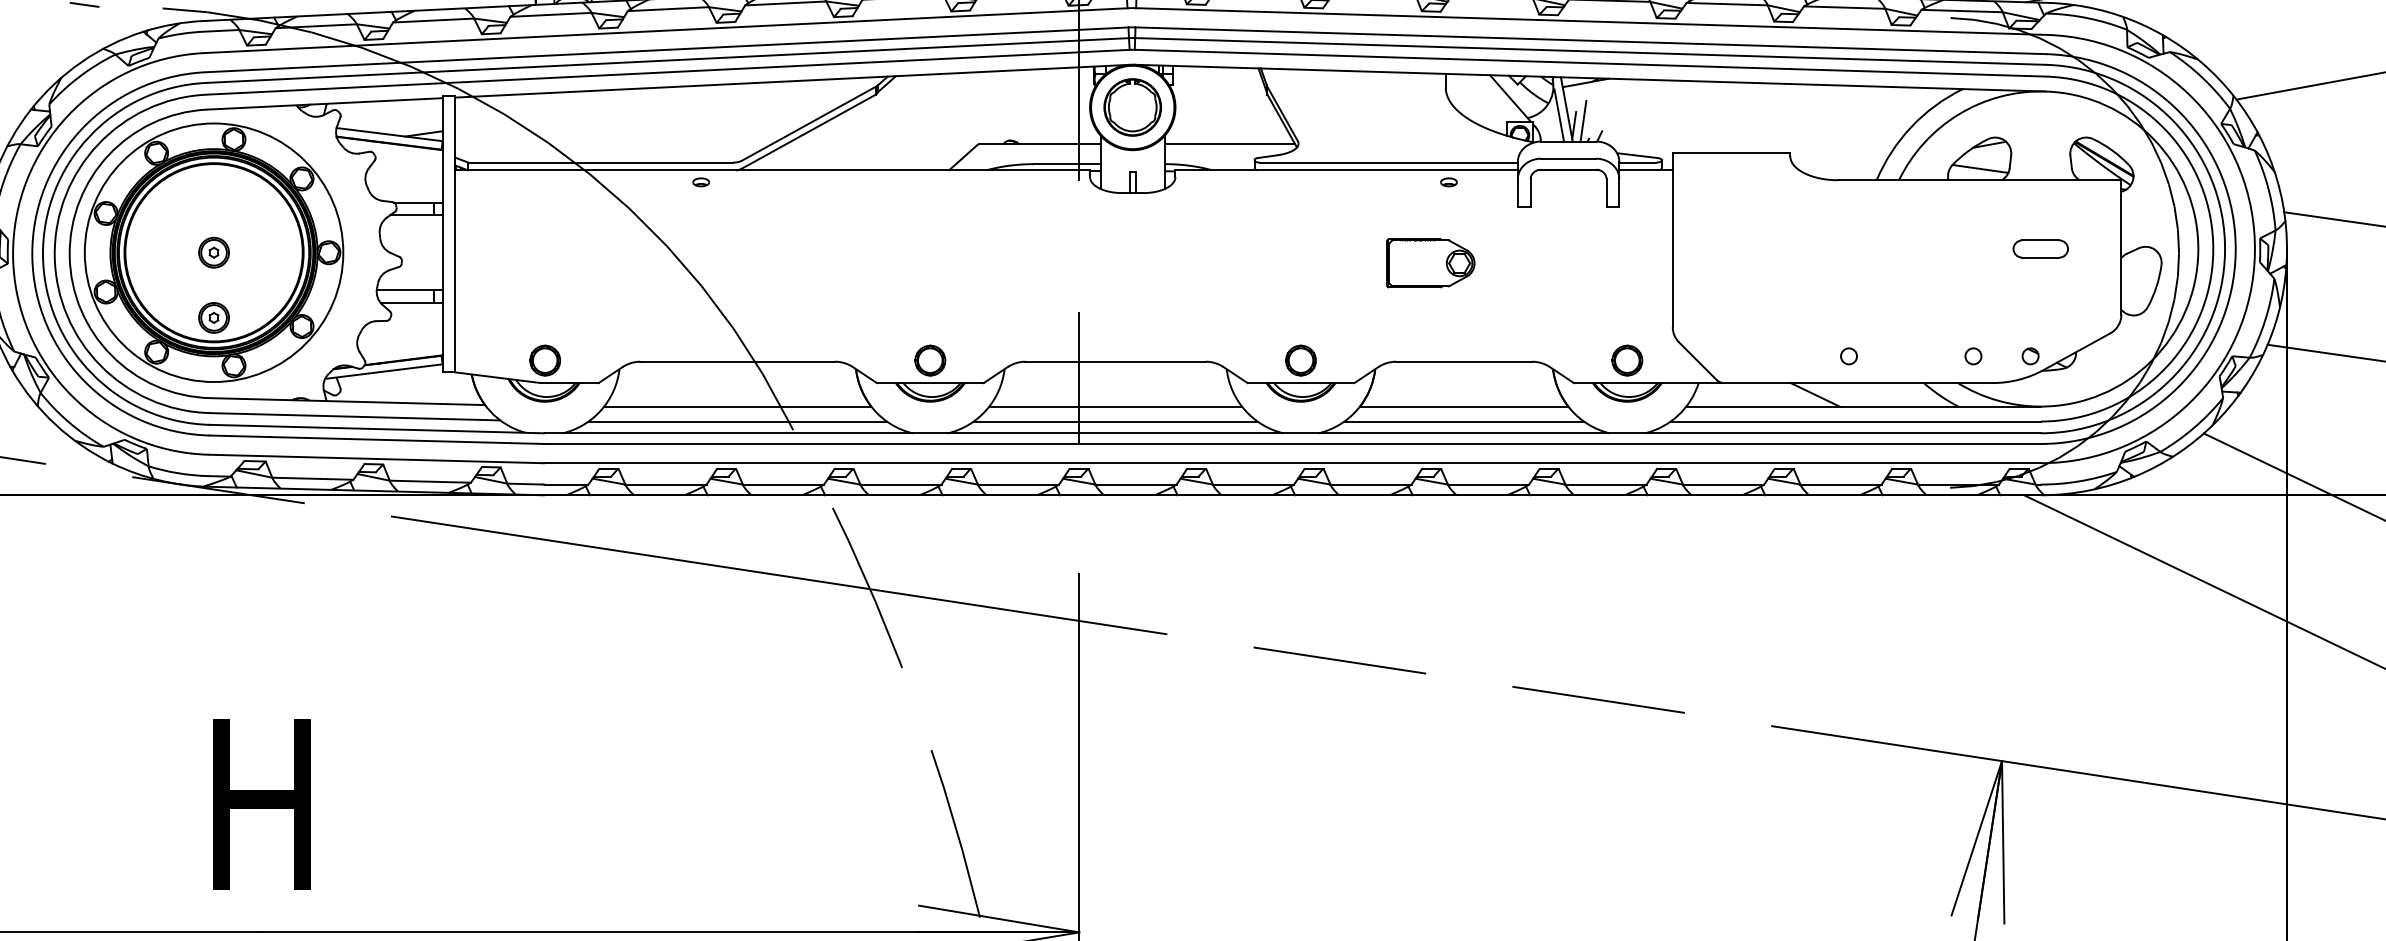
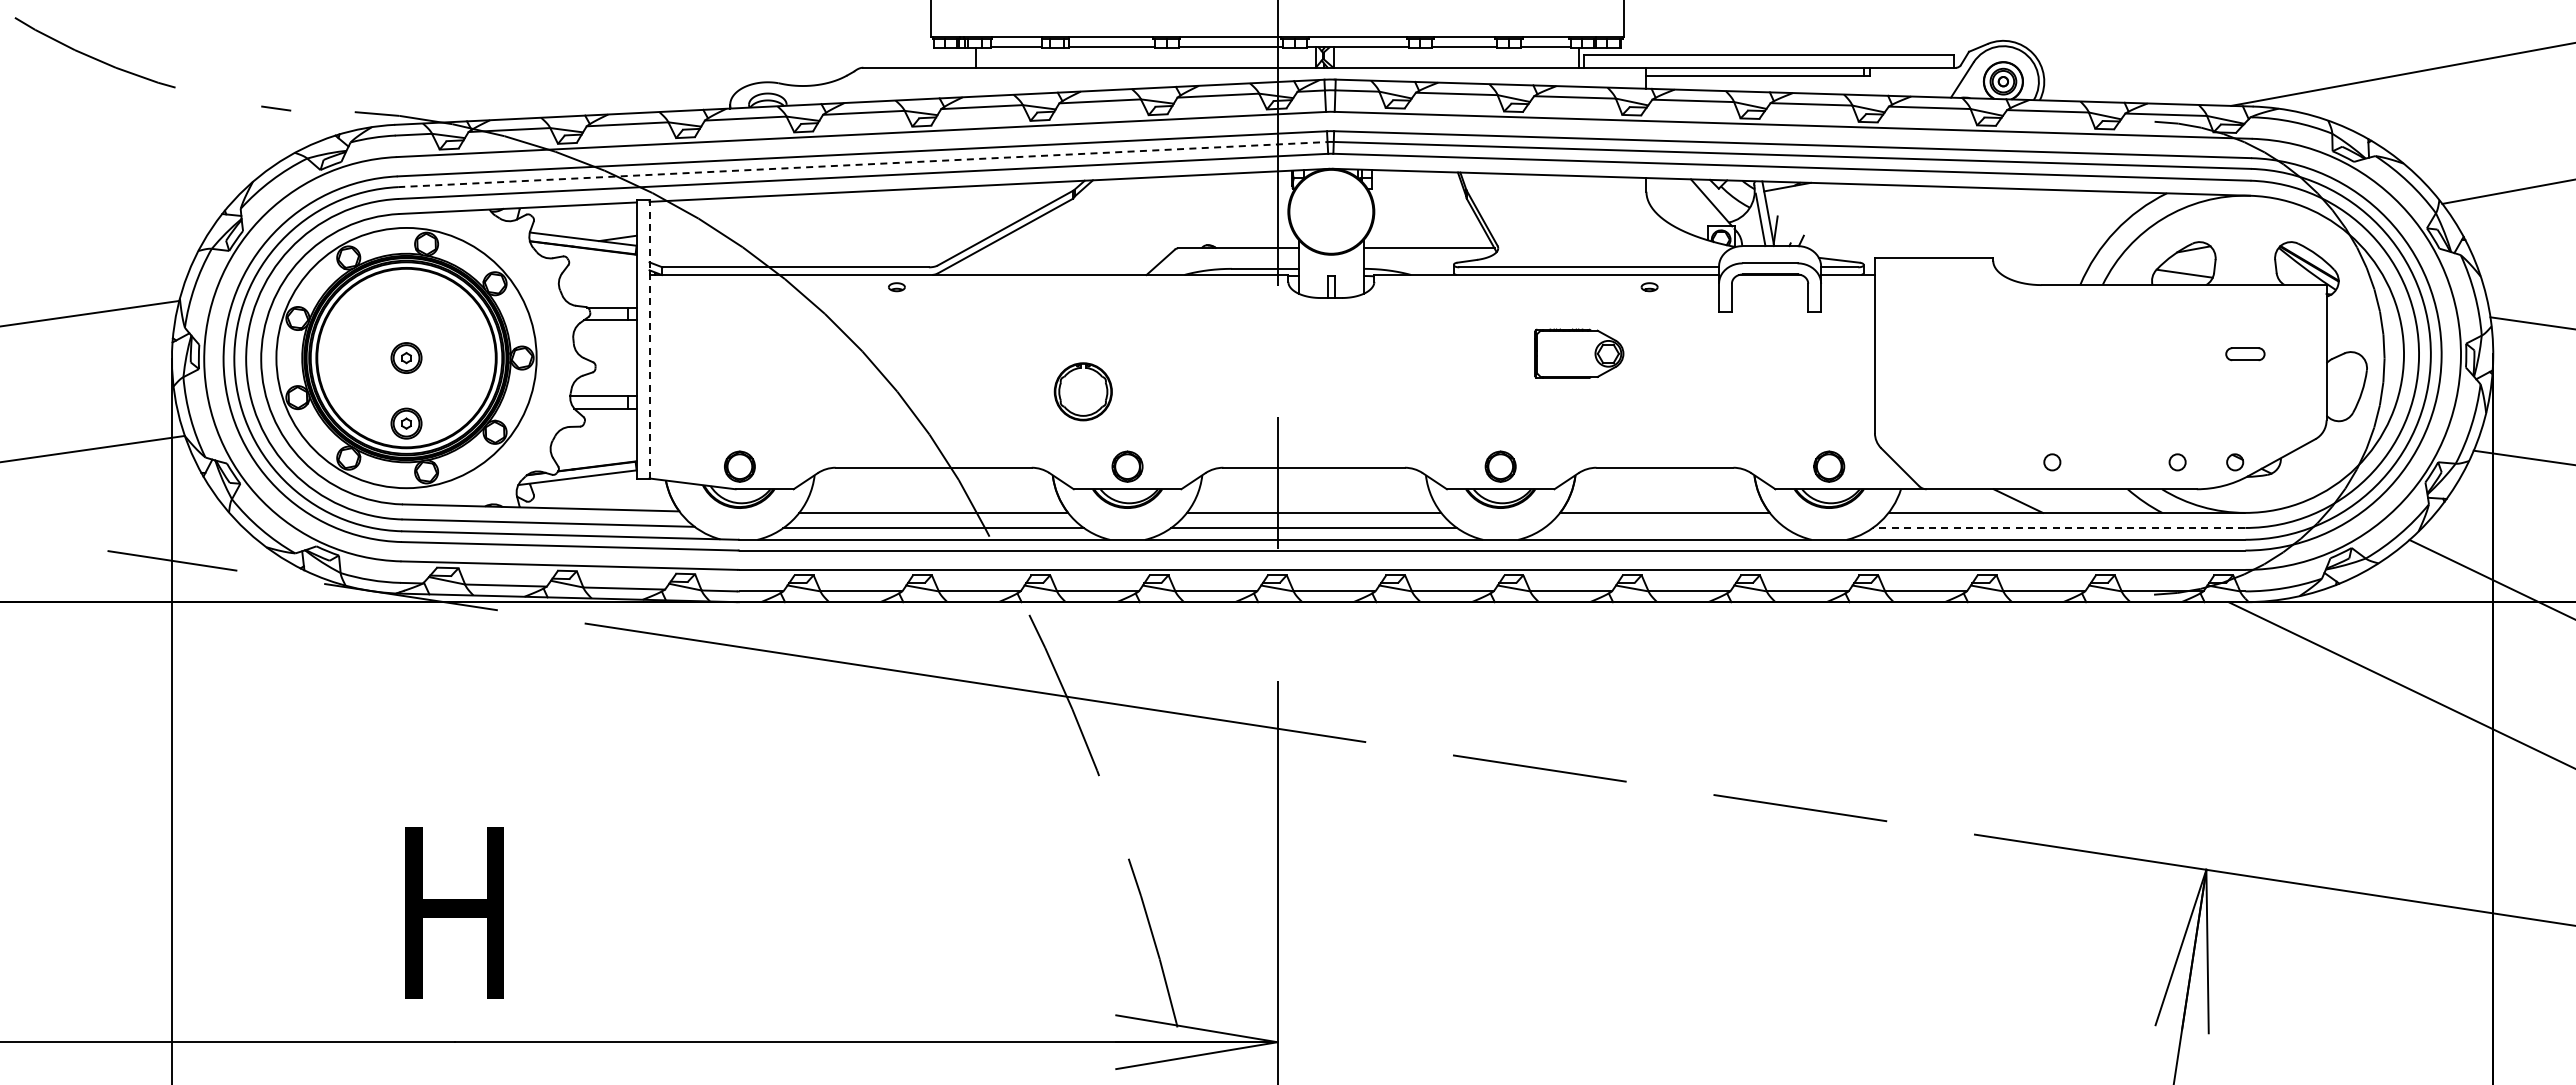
line: (668, 60) -> (863, 164), solid -> dashed
part: (1131, 107) -> (1082, 391), moved
line: (1582, 121) -> (1784, 225), removed
line: (455, 233) -> (649, 338), solid -> dashed
part: (2040, 248) -> (2245, 353), size x0.7
part: (1430, 263) -> (1579, 353), moved
line: (1463, 421) -> (1664, 527), removed
line: (1855, 421) -> (2058, 527), solid -> dashed

